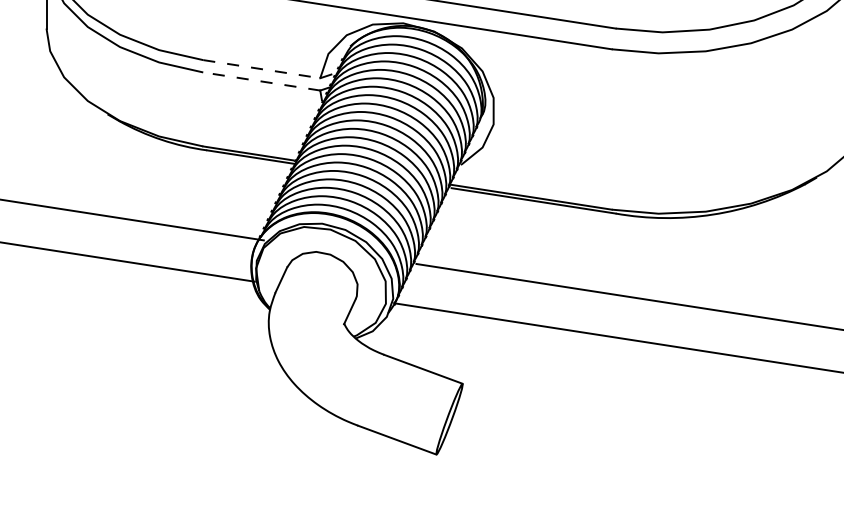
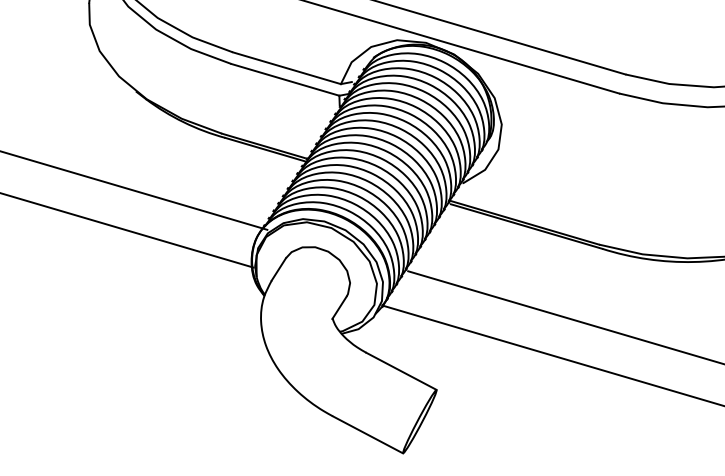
line: (262, 69) -> (287, 68), dashed -> solid
line: (261, 81) -> (285, 79), dashed -> solid

